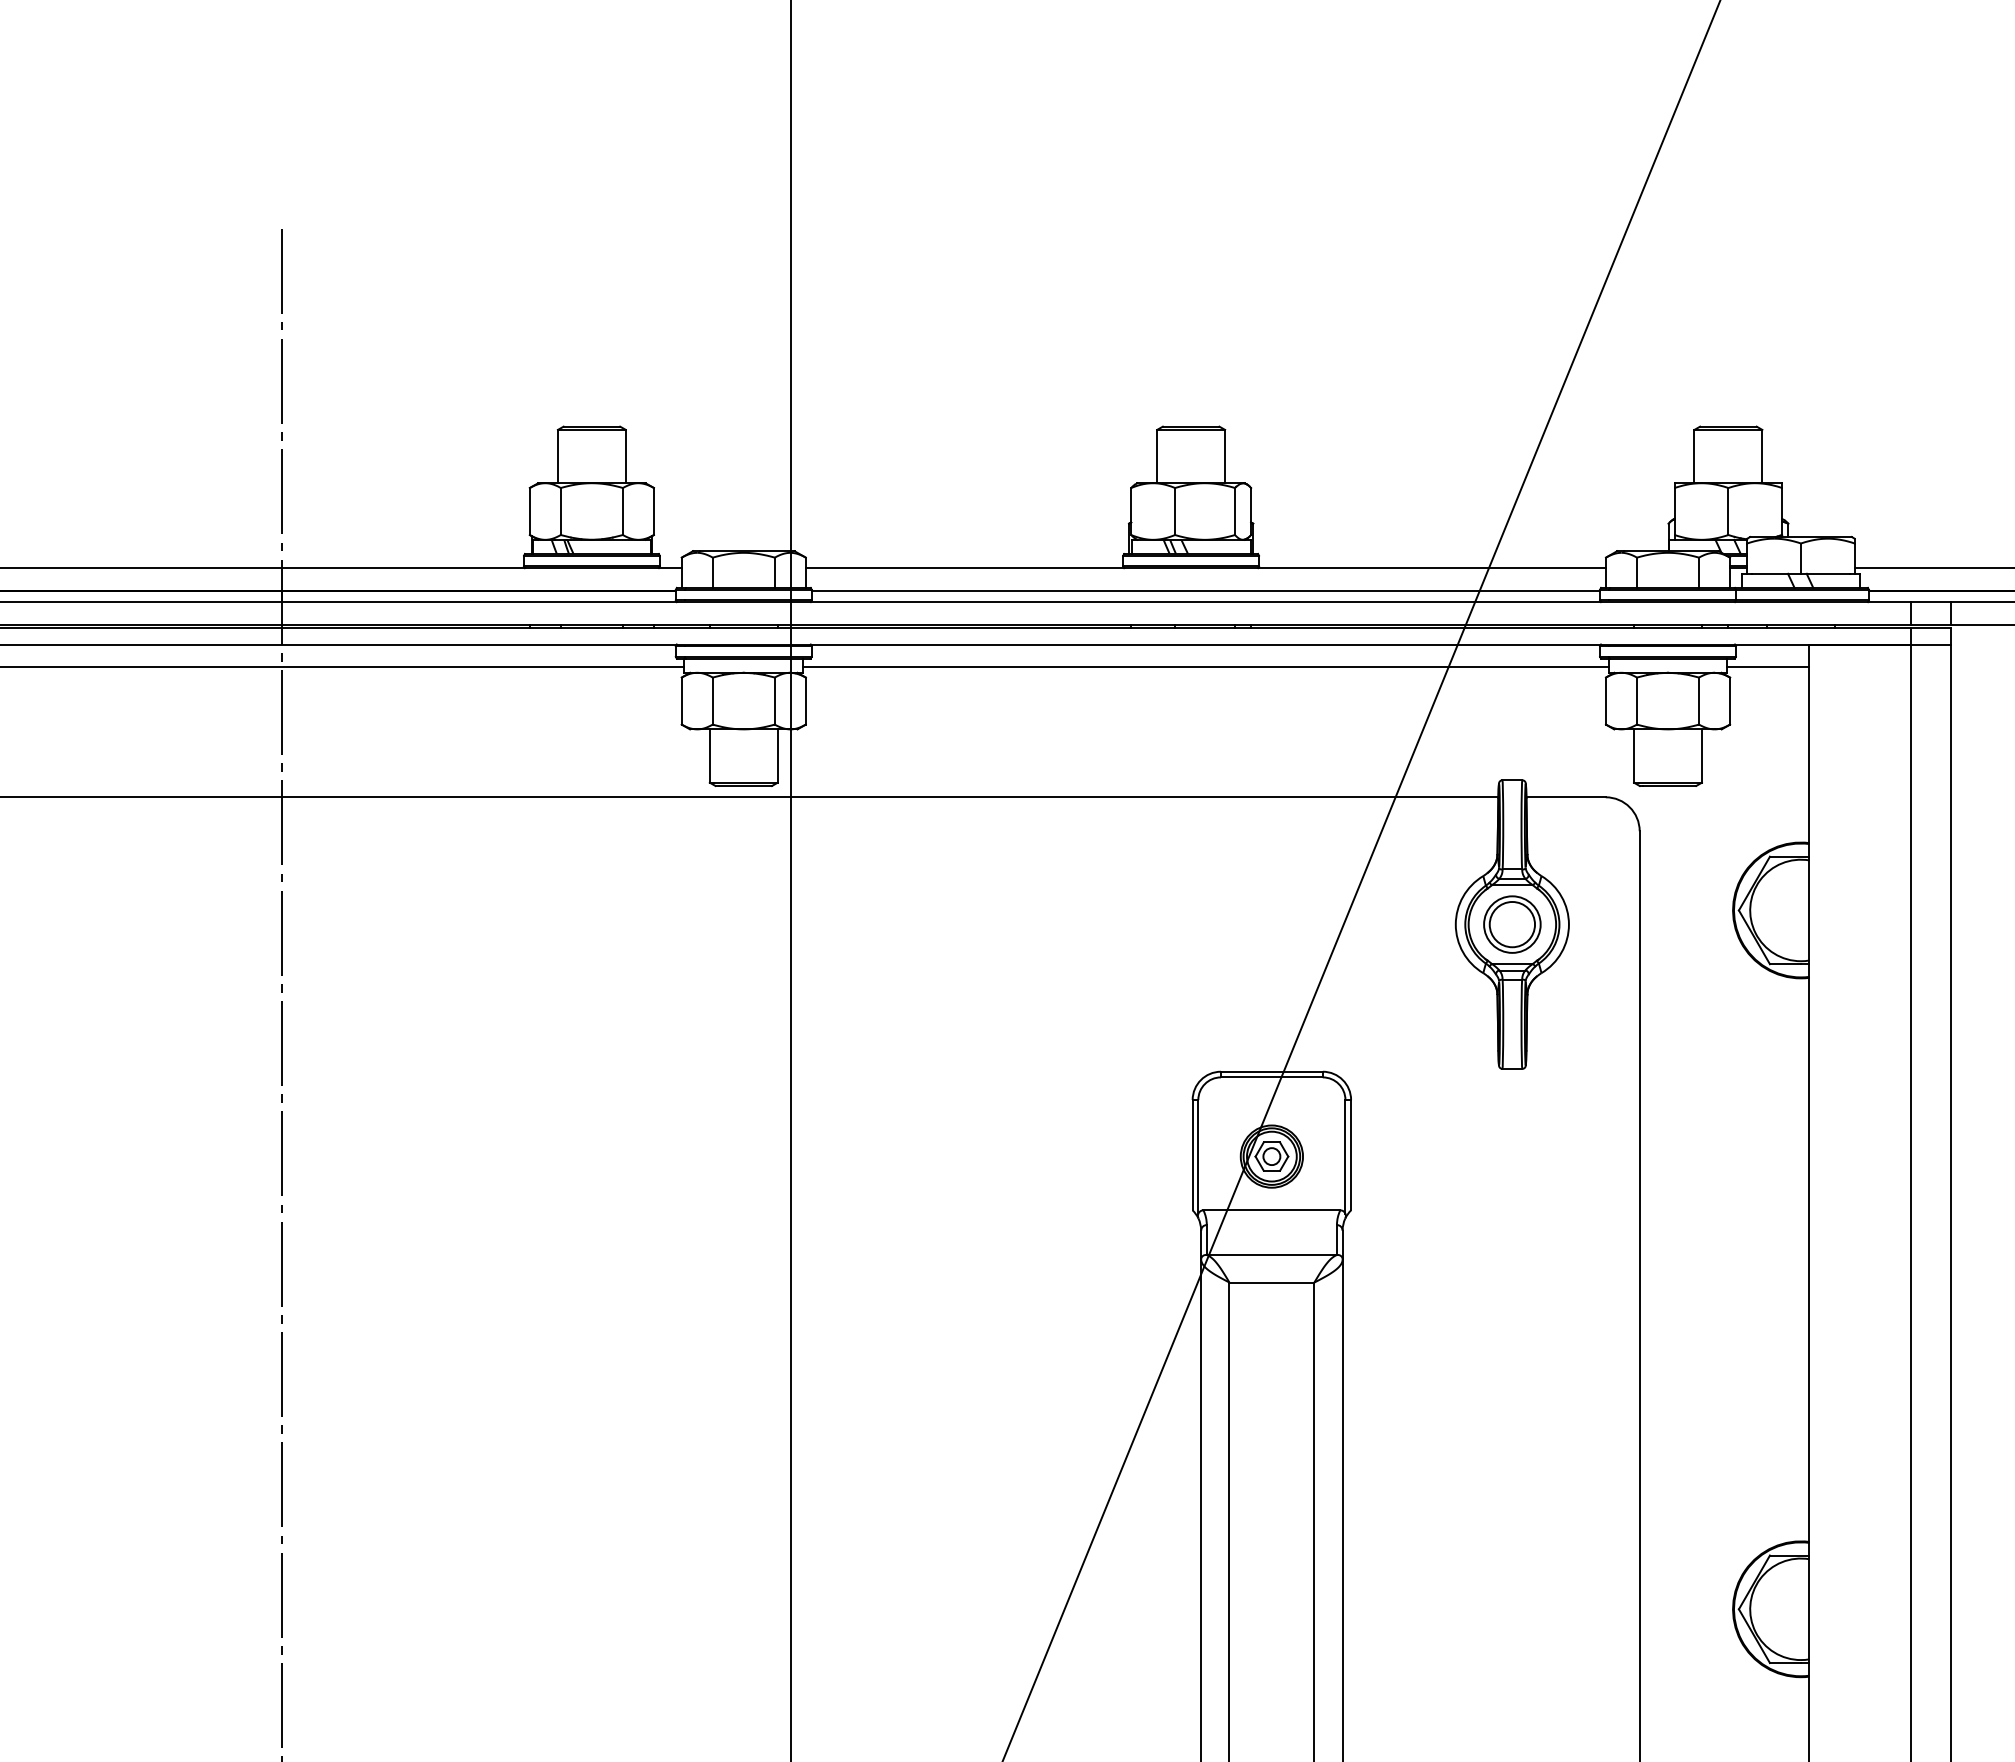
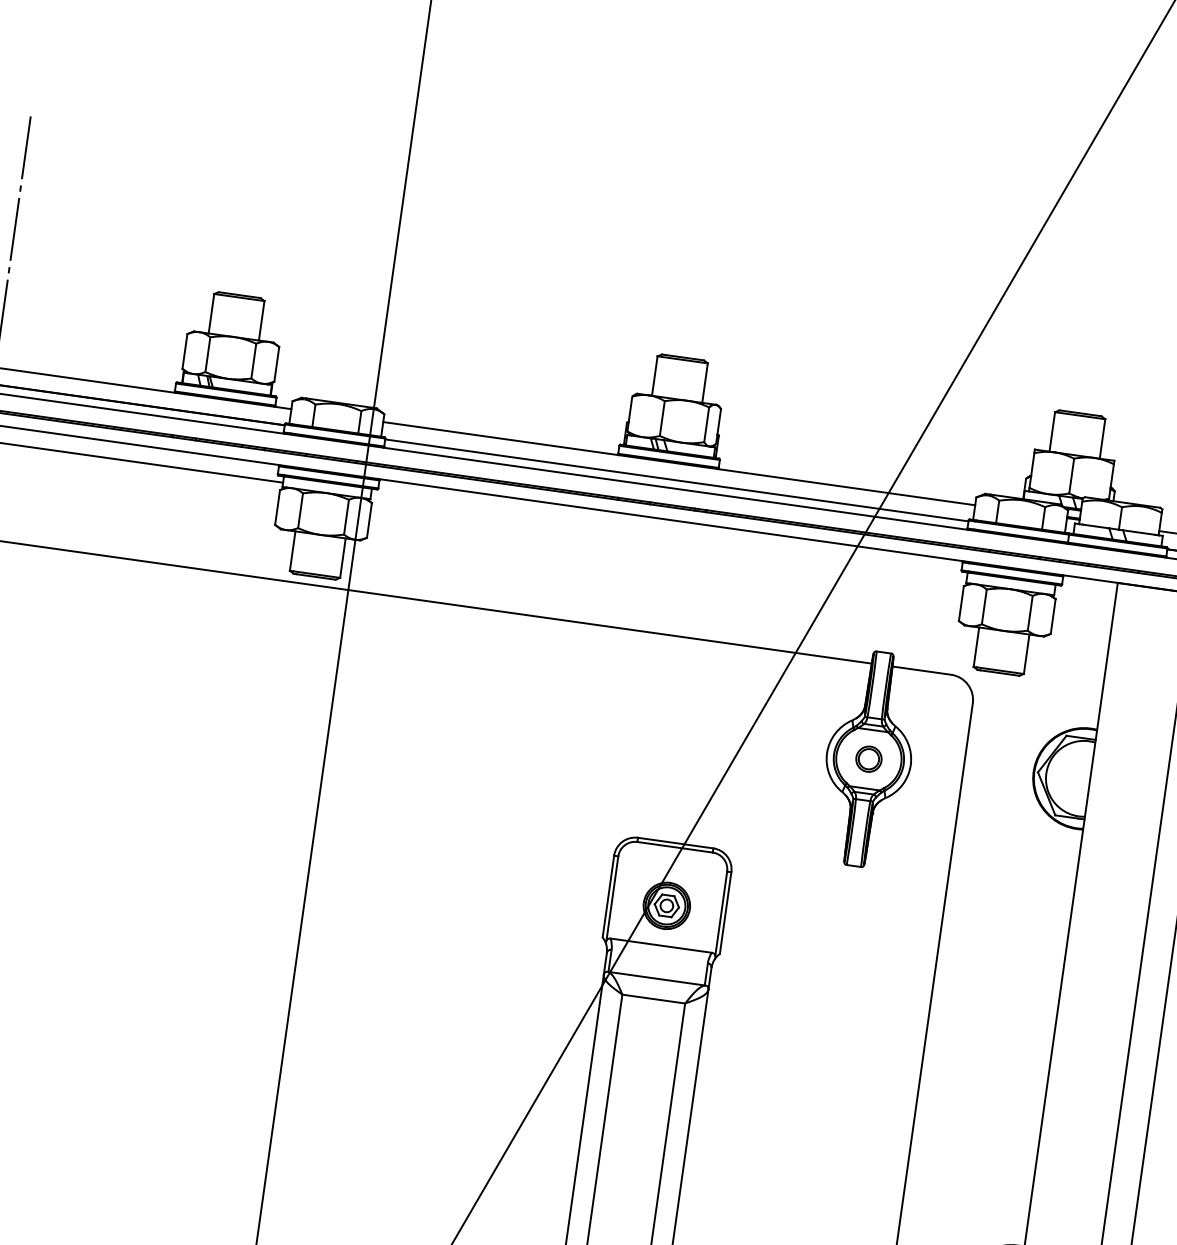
line: (1205, 667) -> (668, 537), removed
line: (1768, 667) -> (1085, 595), removed
part: (1512, 924) -> (869, 759), size x0.6

